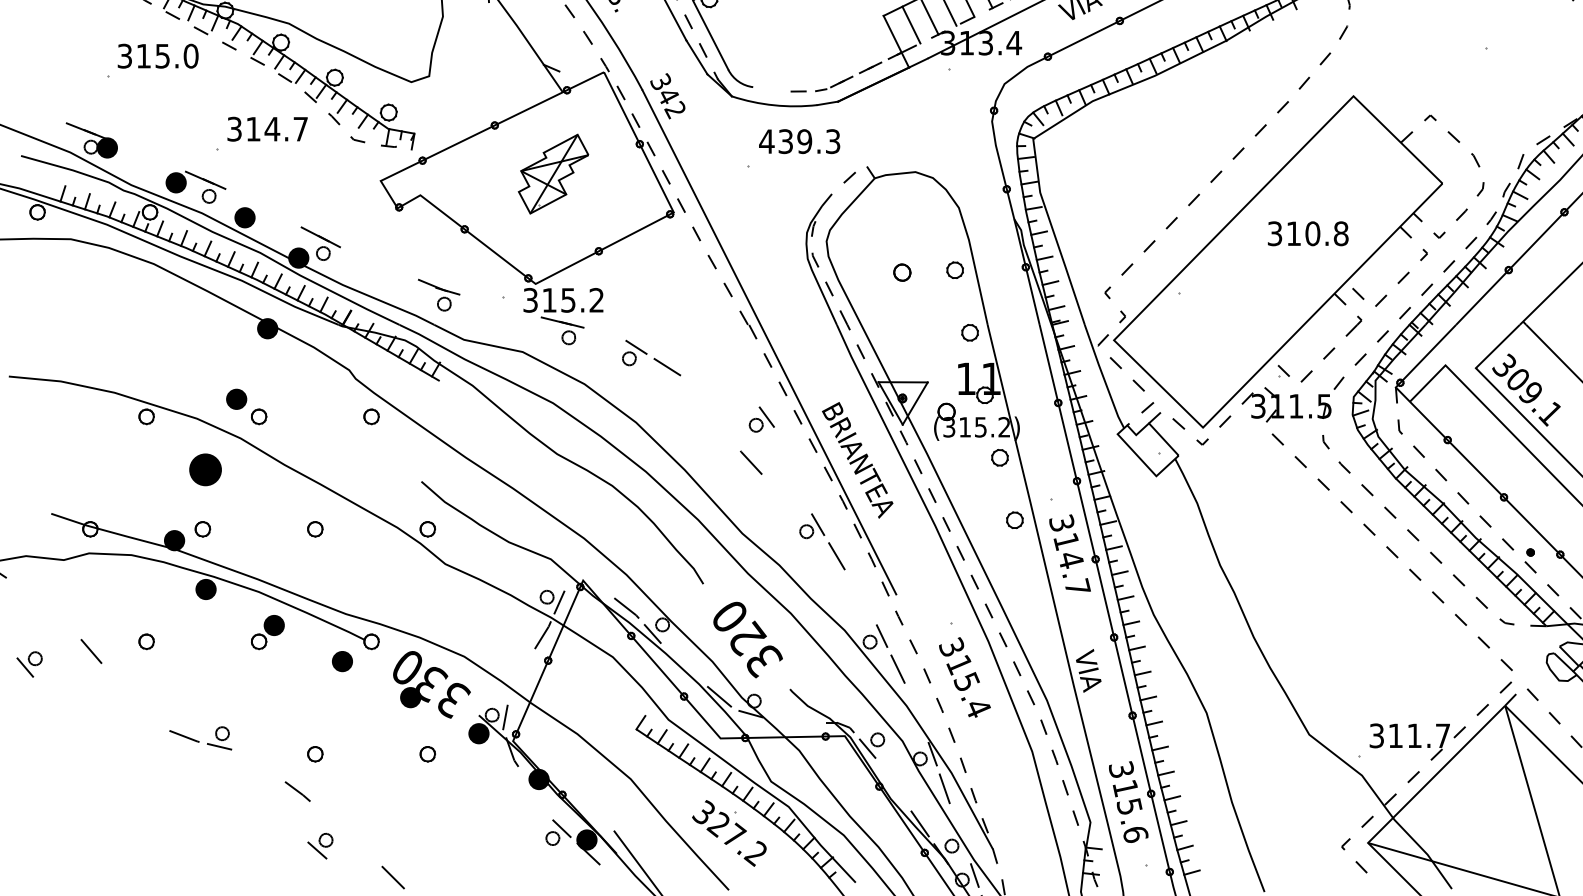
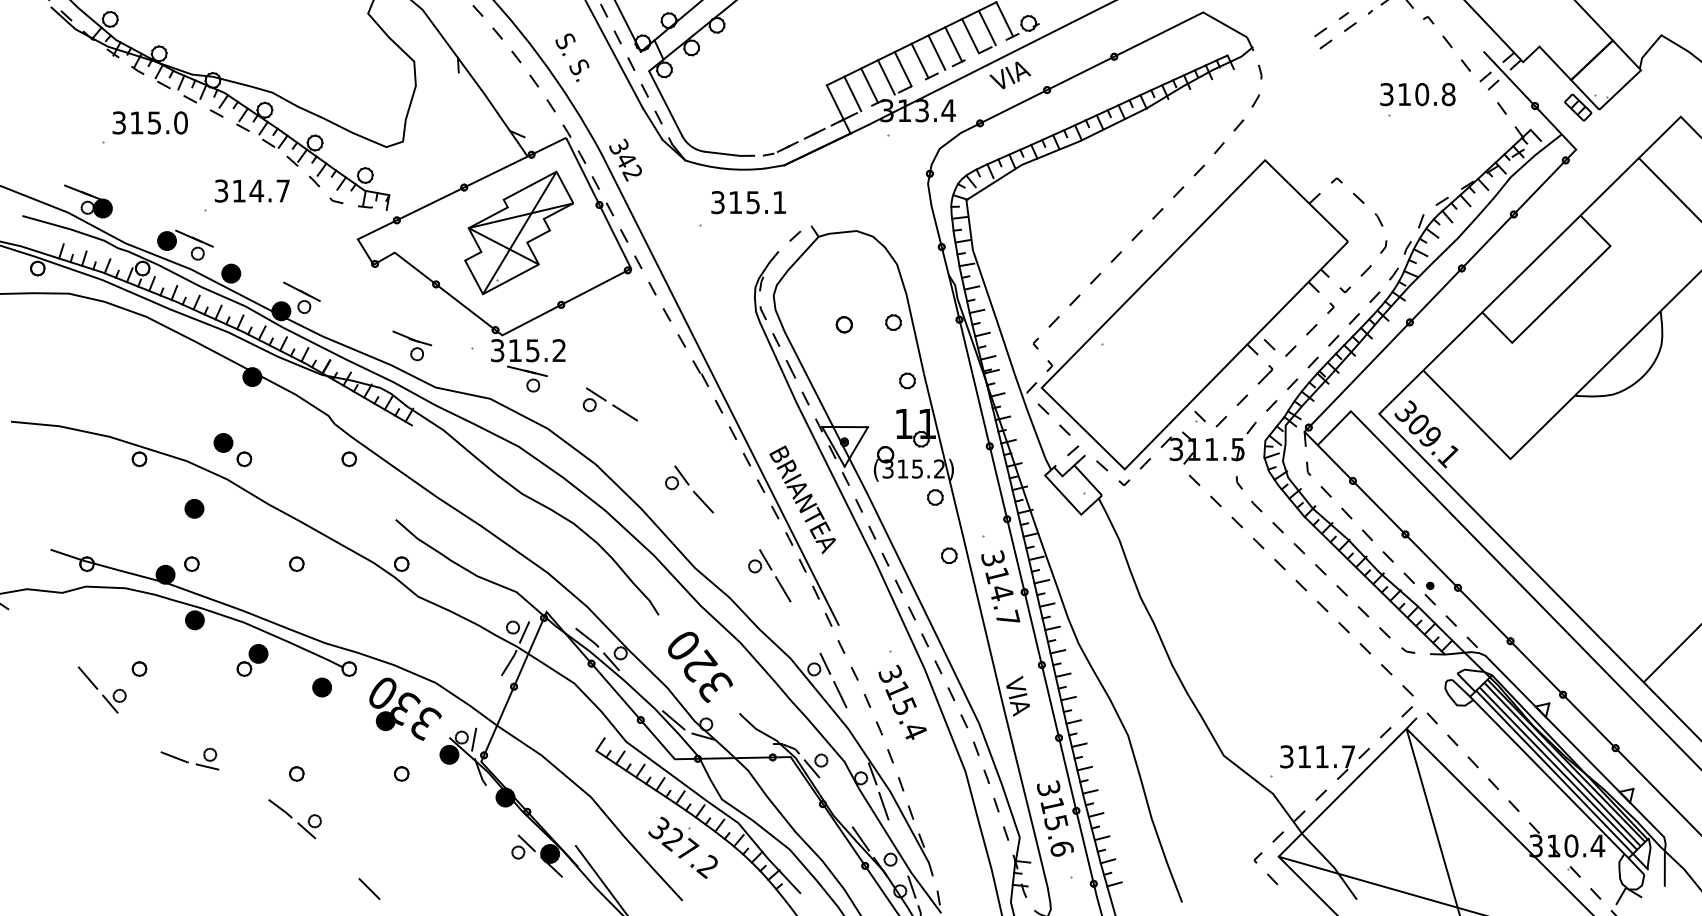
line: (771, 88) -> (722, 153), added
text: (799, 141) -> (748, 202), 439.3 -> 315.1
part: (552, 173) -> (518, 232), size x1.67
text: (1307, 233) -> (1417, 94), moved
part: (762, 419) -> (677, 477), moved
part: (205, 469) -> (194, 508), size x0.62
part: (29, 663) -> (114, 700), moved
part: (320, 845) -> (309, 826), moved

